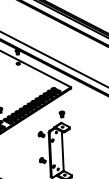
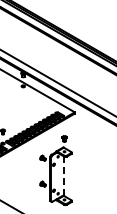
line: (62, 150) -> (63, 175), solid -> dashed

